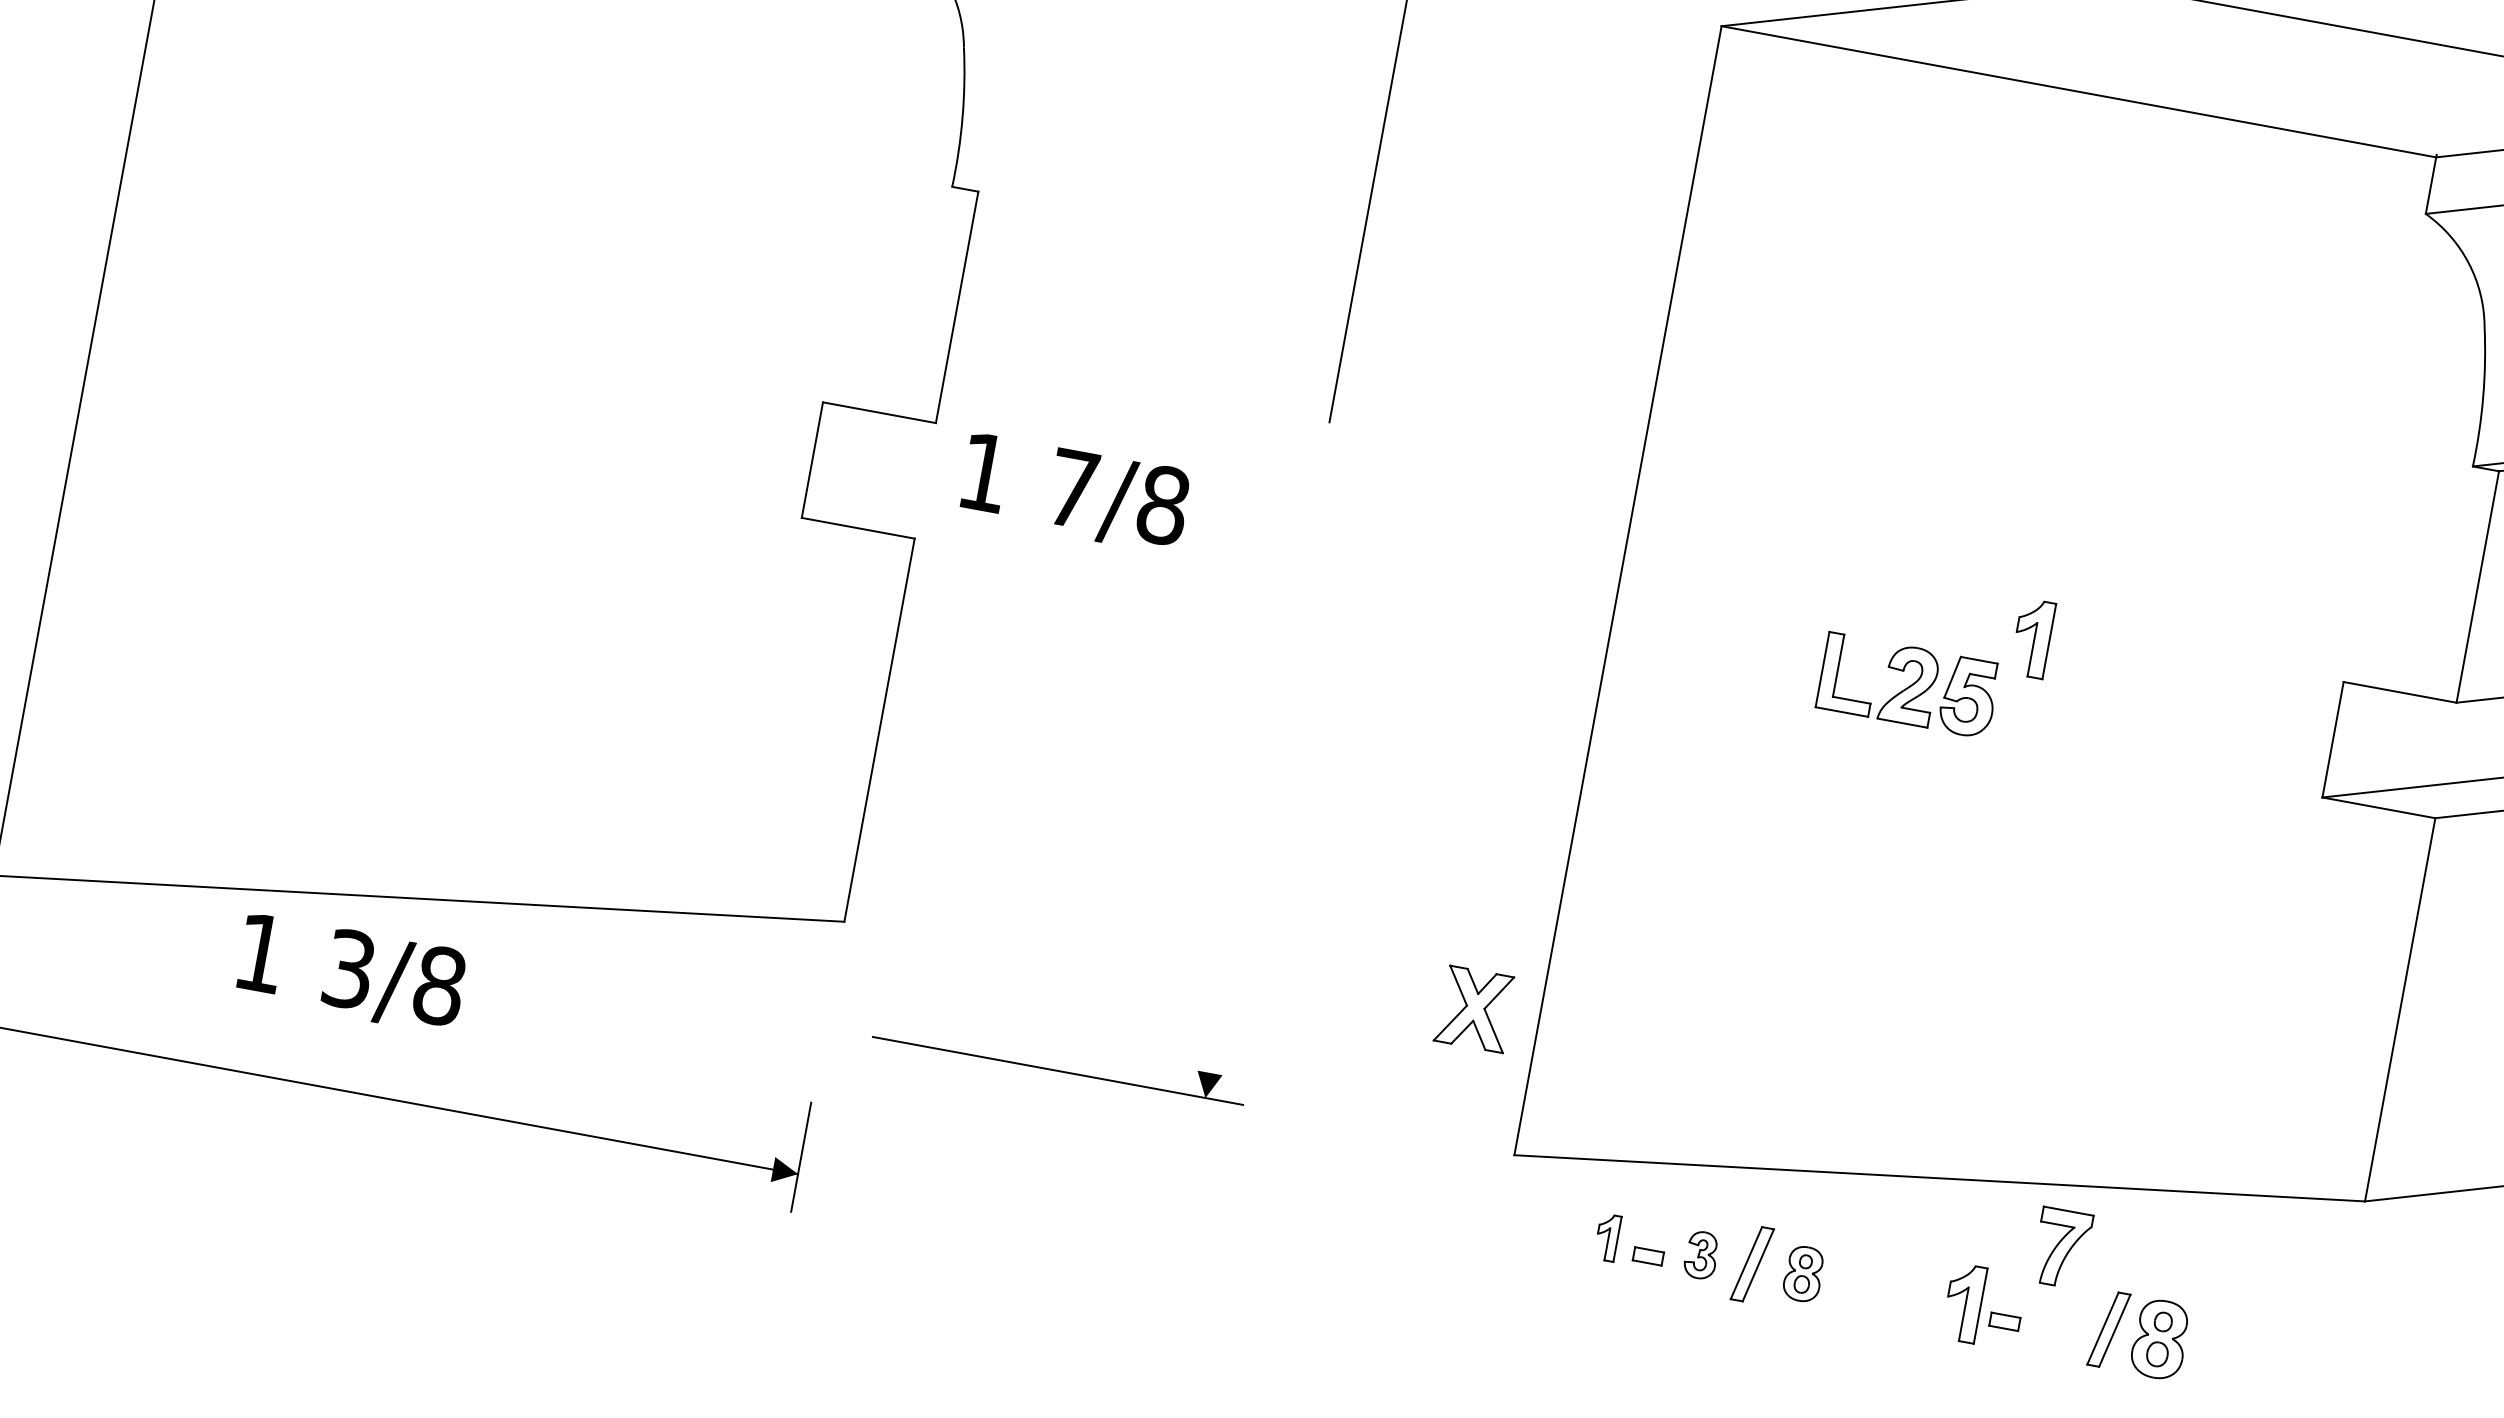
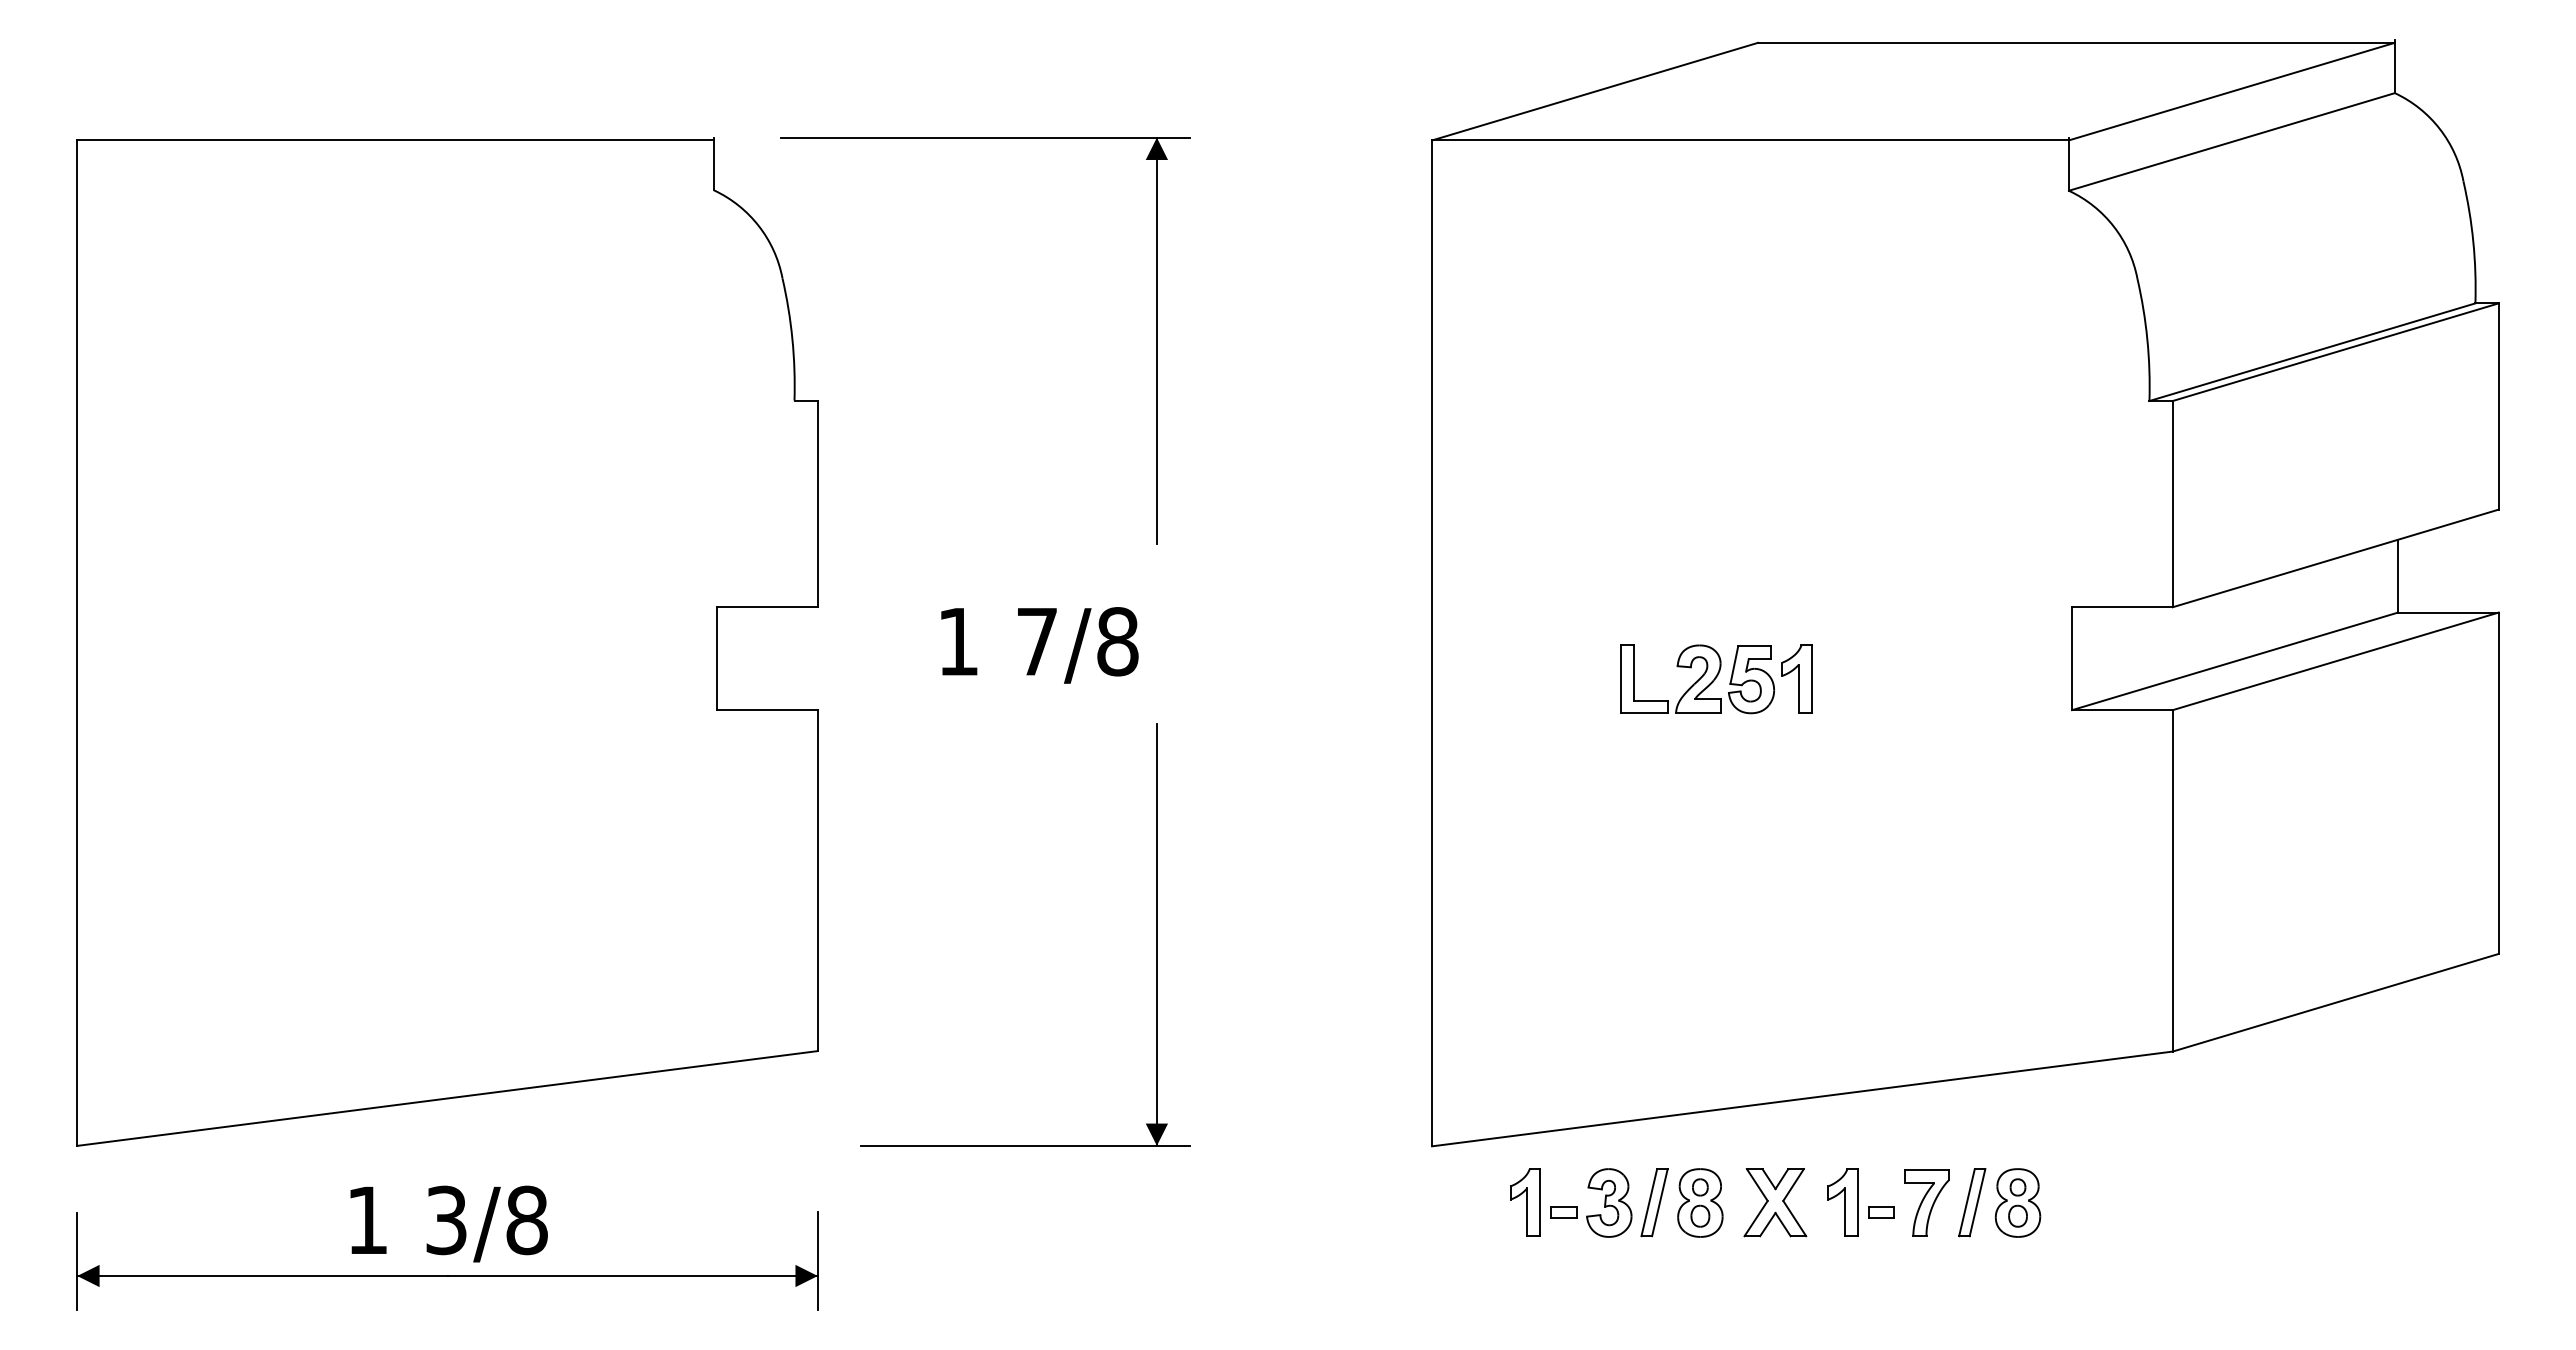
text: (1074, 493) -> (1039, 645), moved
part: (2031, 637) -> (1796, 678), moved
line: (1248, 860) -> (1156, 934), added
text: (350, 973) -> (448, 1223), moved
part: (1475, 1009) -> (1775, 1202), moved
part: (1607, 1237) -> (1525, 1202), size x1.67
part: (2061, 1247) -> (1926, 1202), moved
part: (1701, 1254) -> (1609, 1202), size x1.67
part: (1803, 1273) -> (1700, 1202), size x1.43

